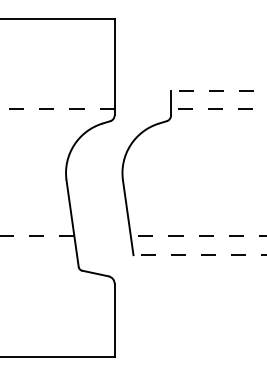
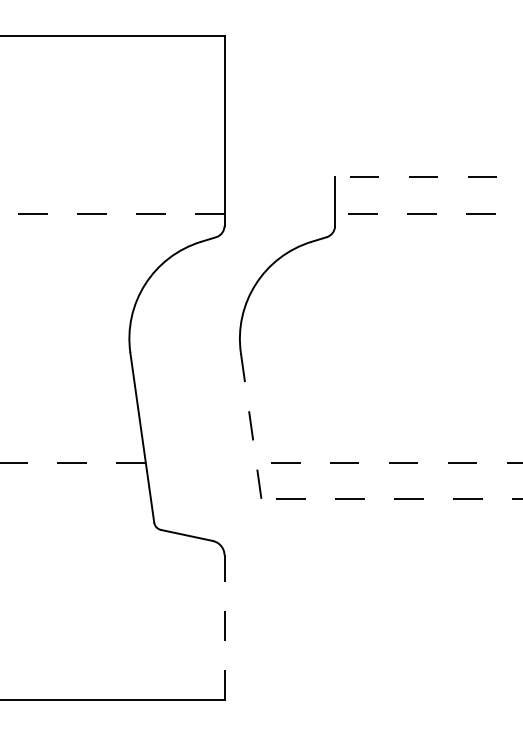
line: (128, 217) -> (251, 425), solid -> dashed
line: (114, 320) -> (224, 627), solid -> dashed

